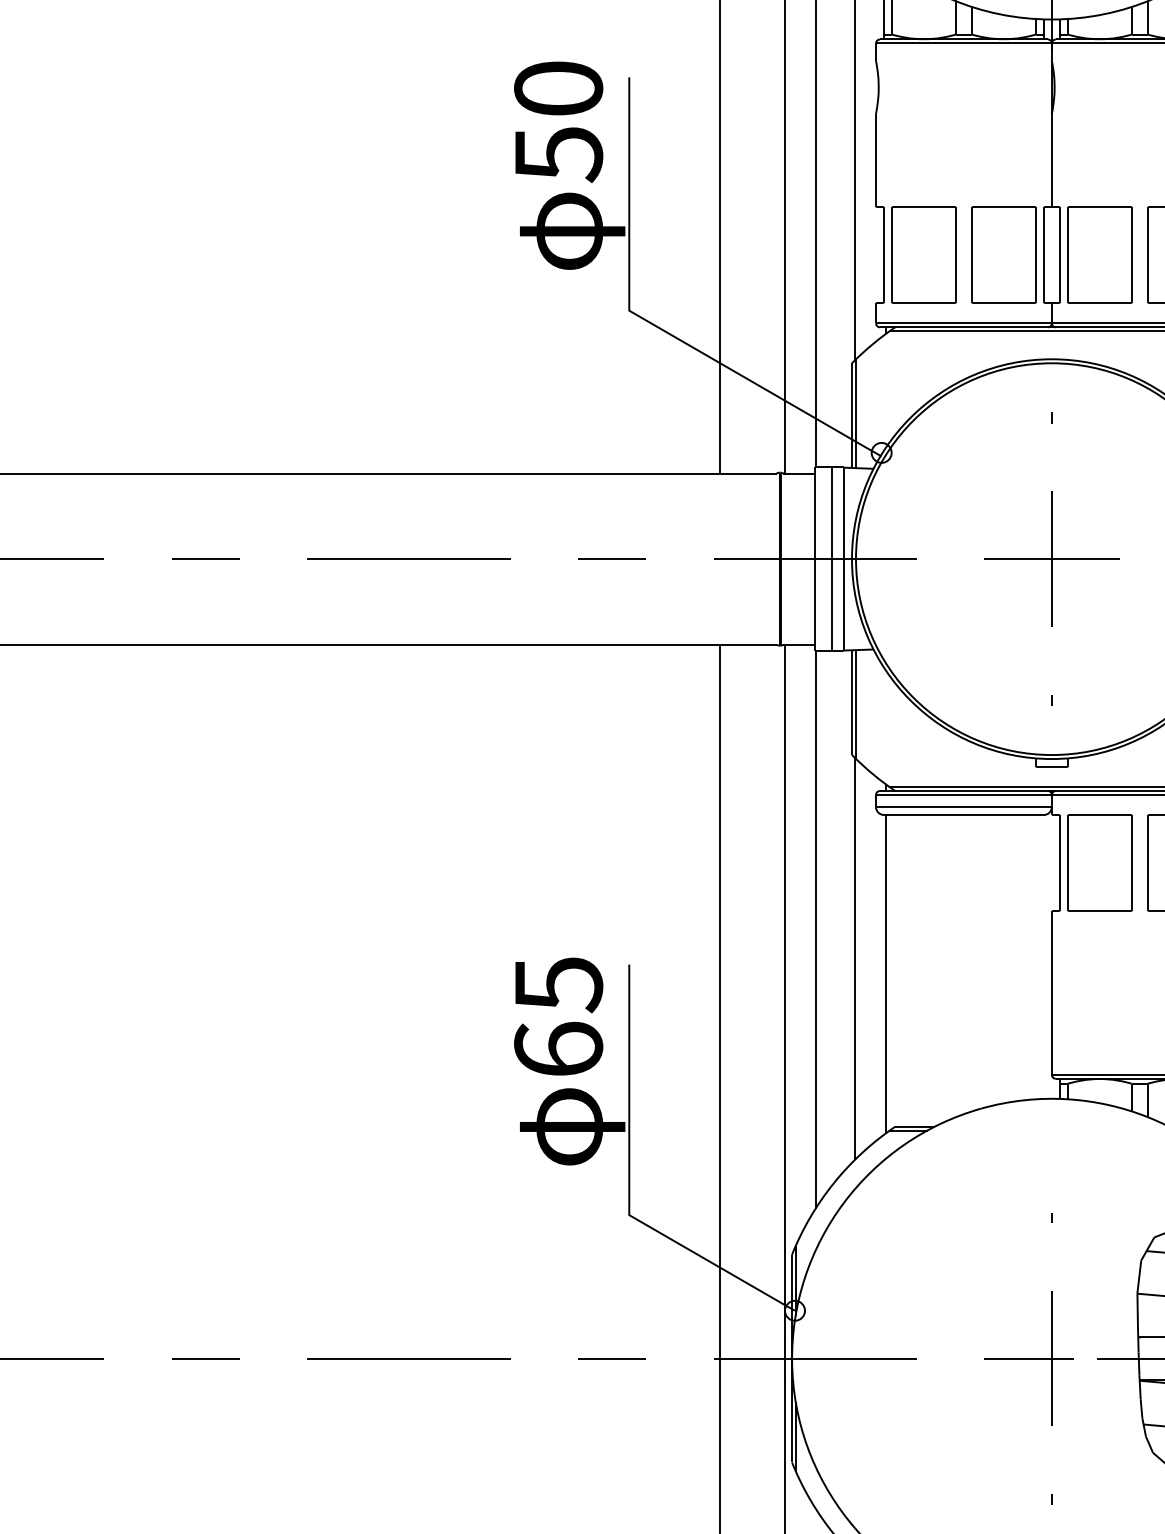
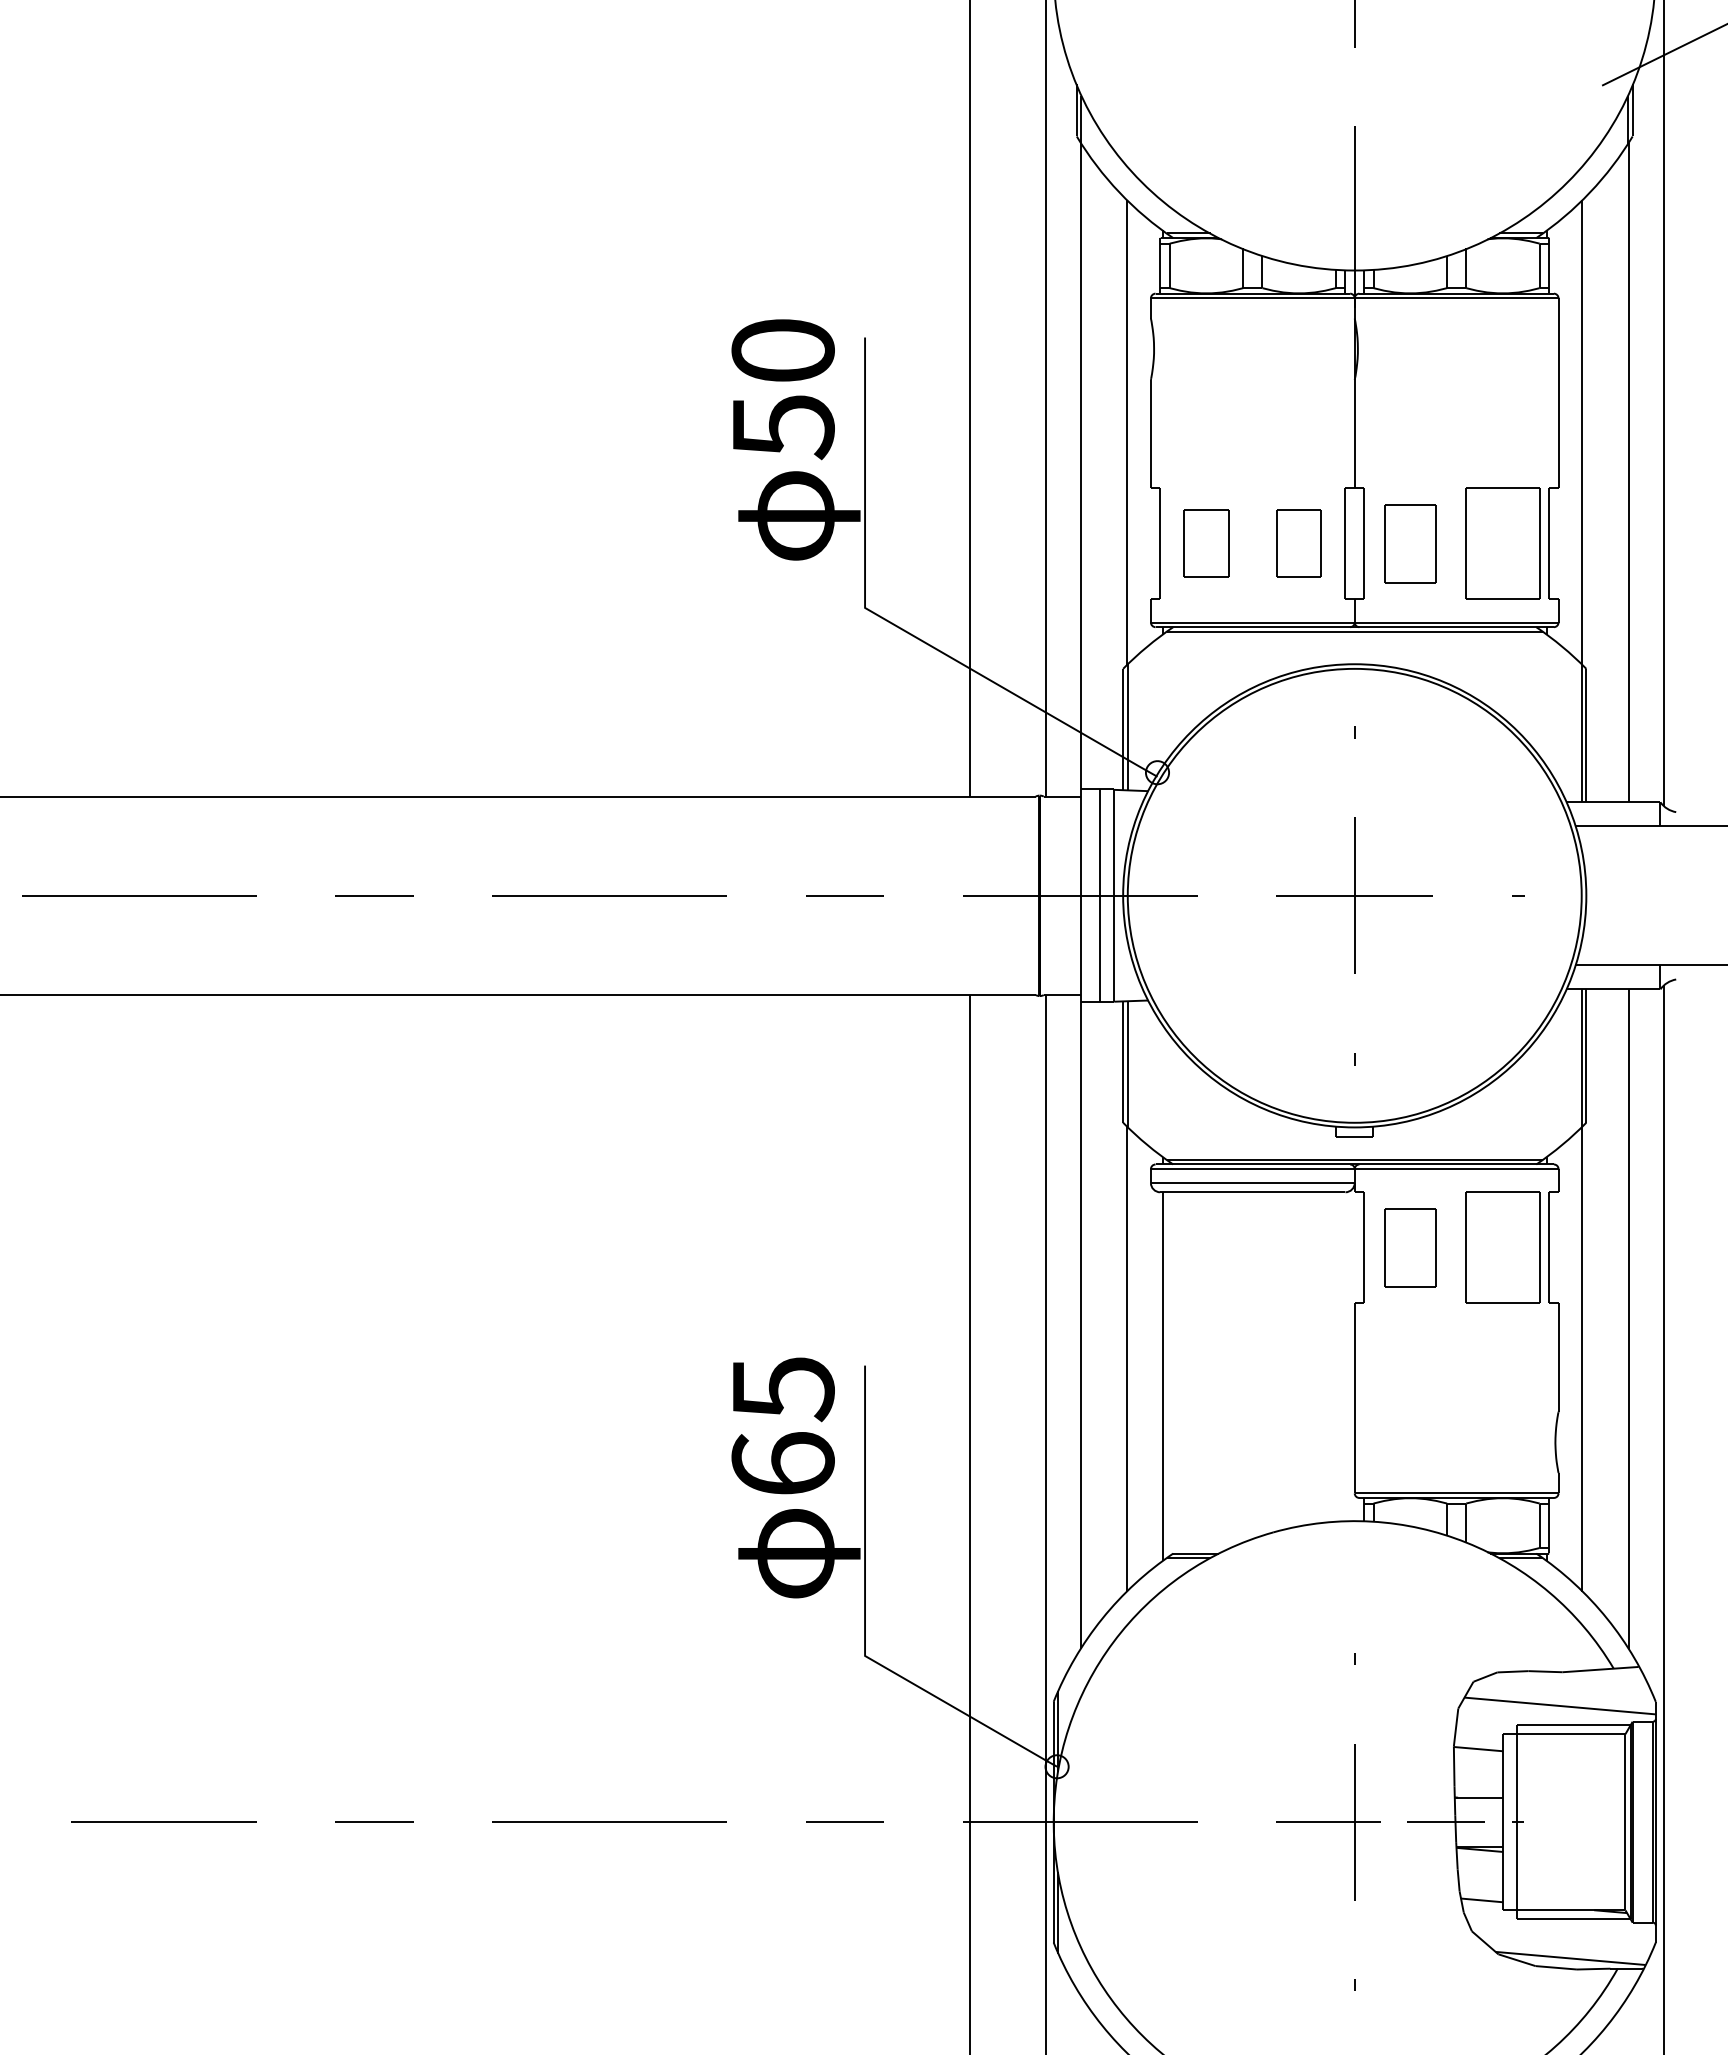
part: (923, 255) -> (1206, 543), size x0.6
part: (1003, 255) -> (1298, 543), size x0.6
part: (1099, 255) -> (1410, 543), size x0.7
part: (1099, 862) -> (1410, 1247), size x0.7

